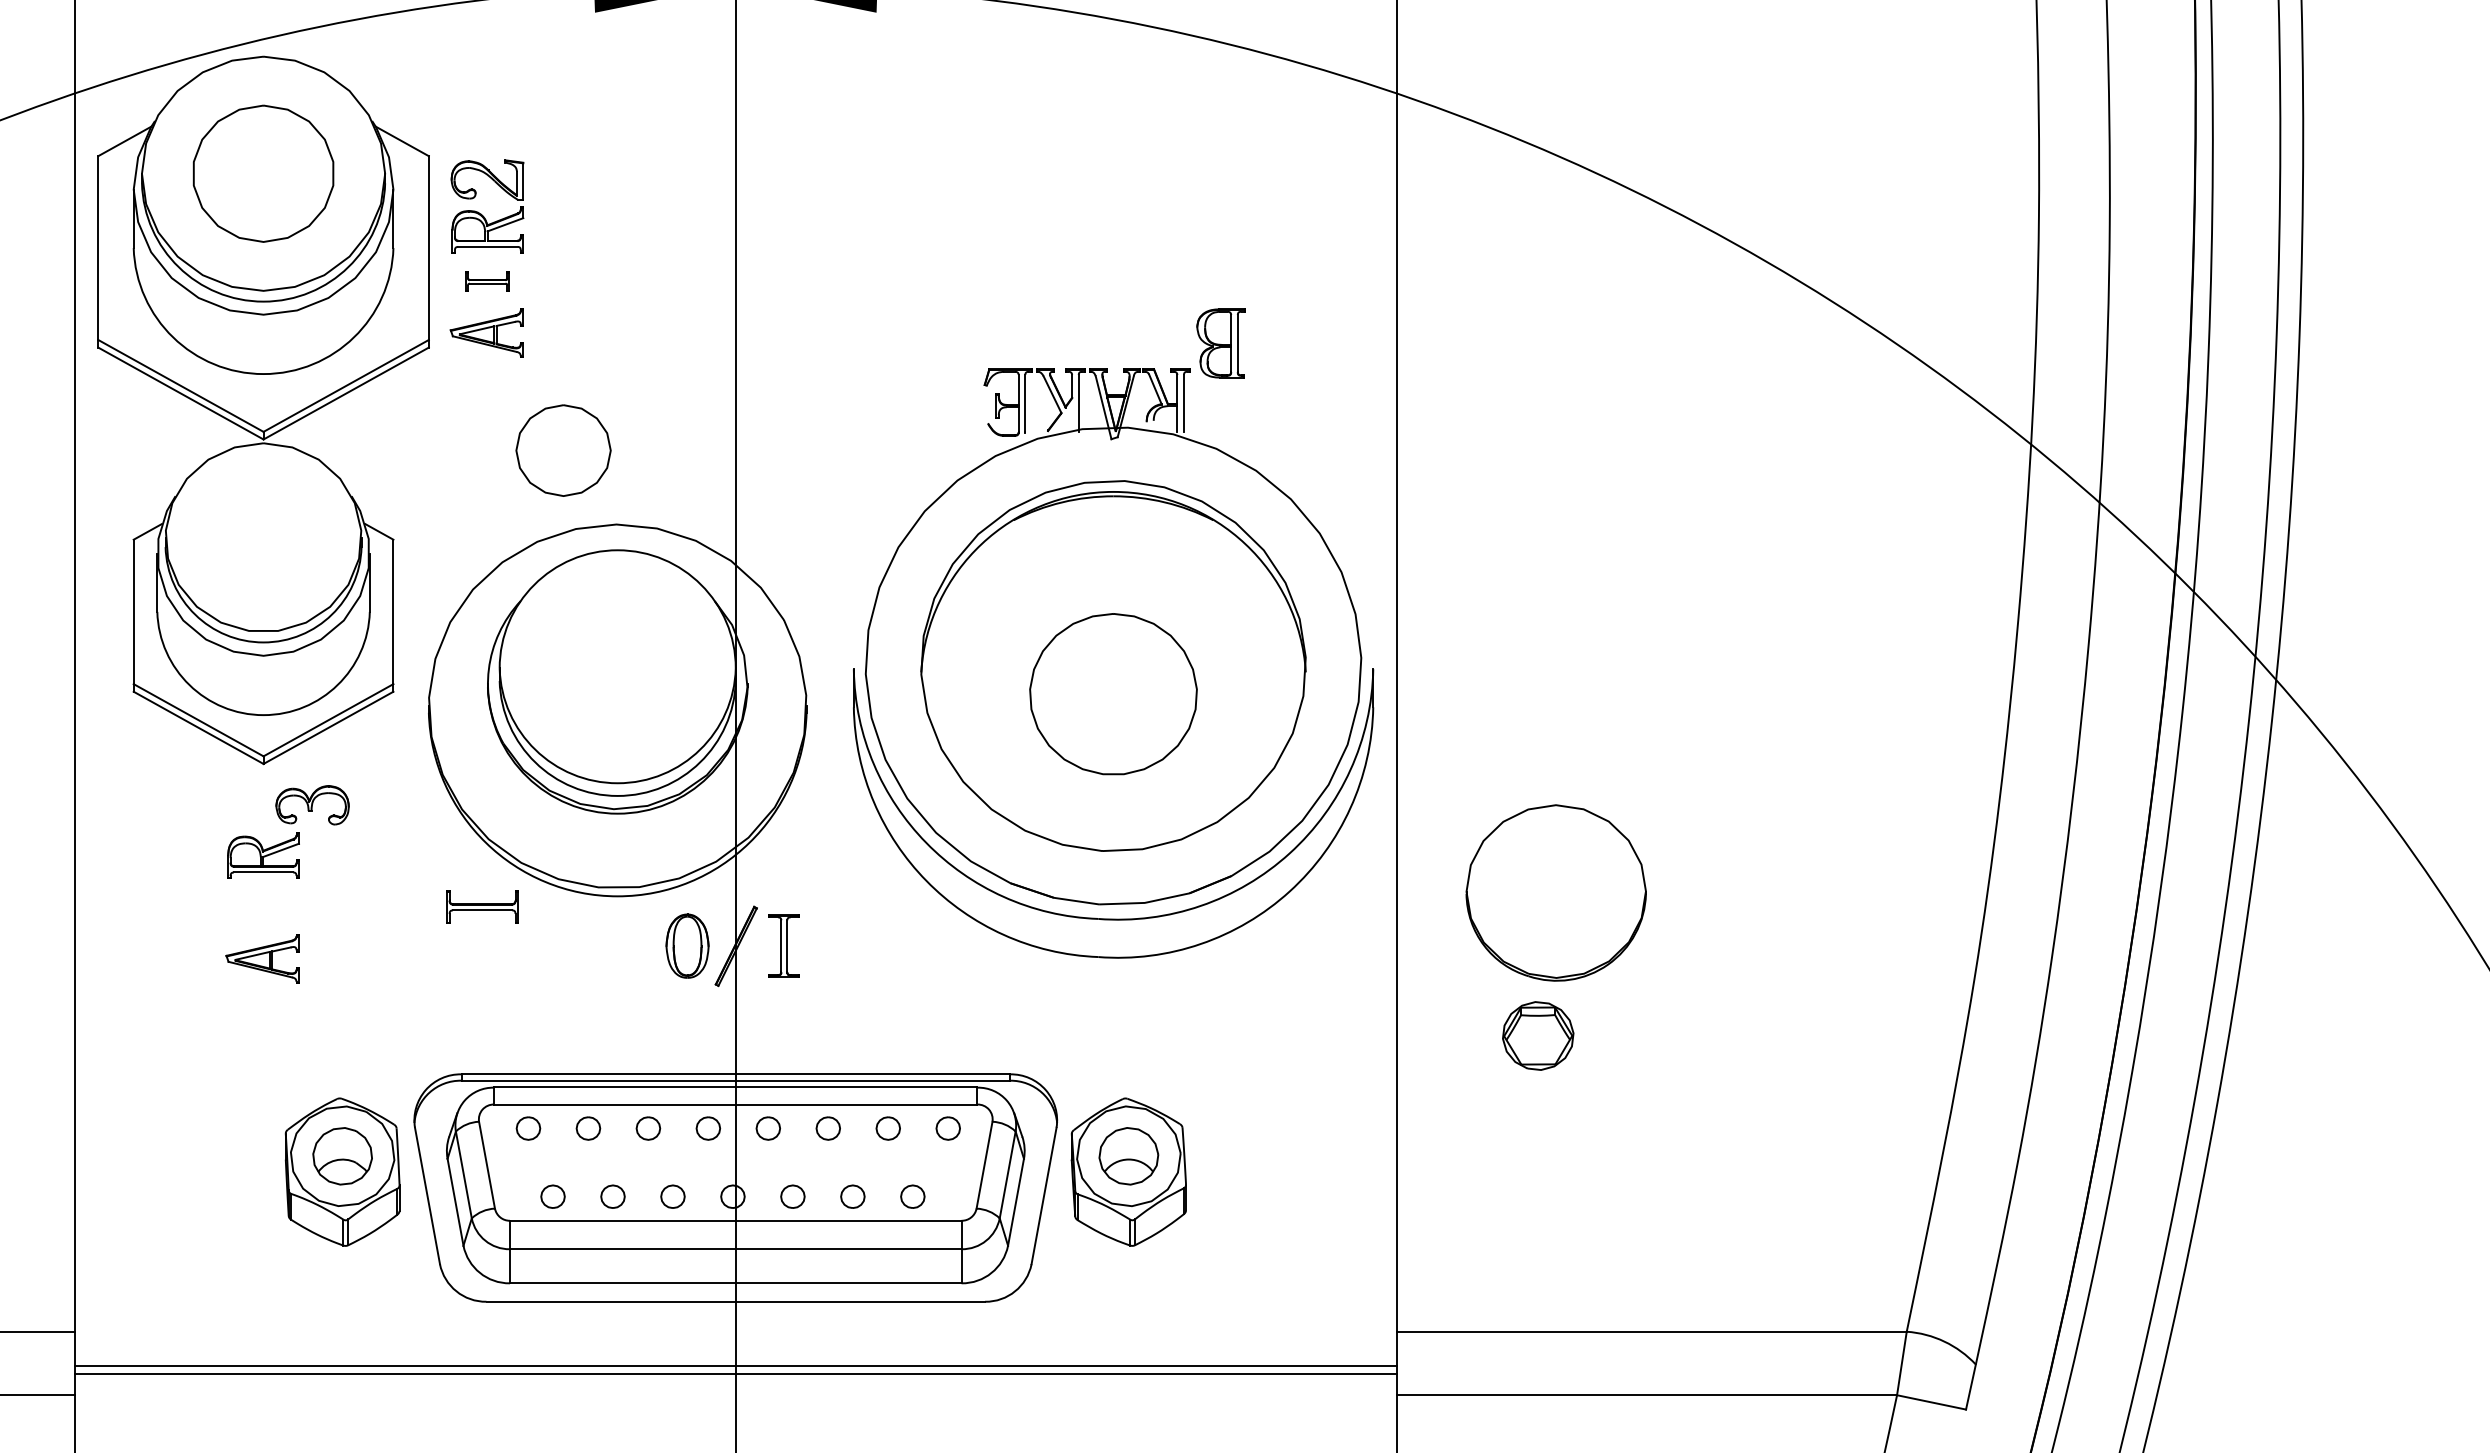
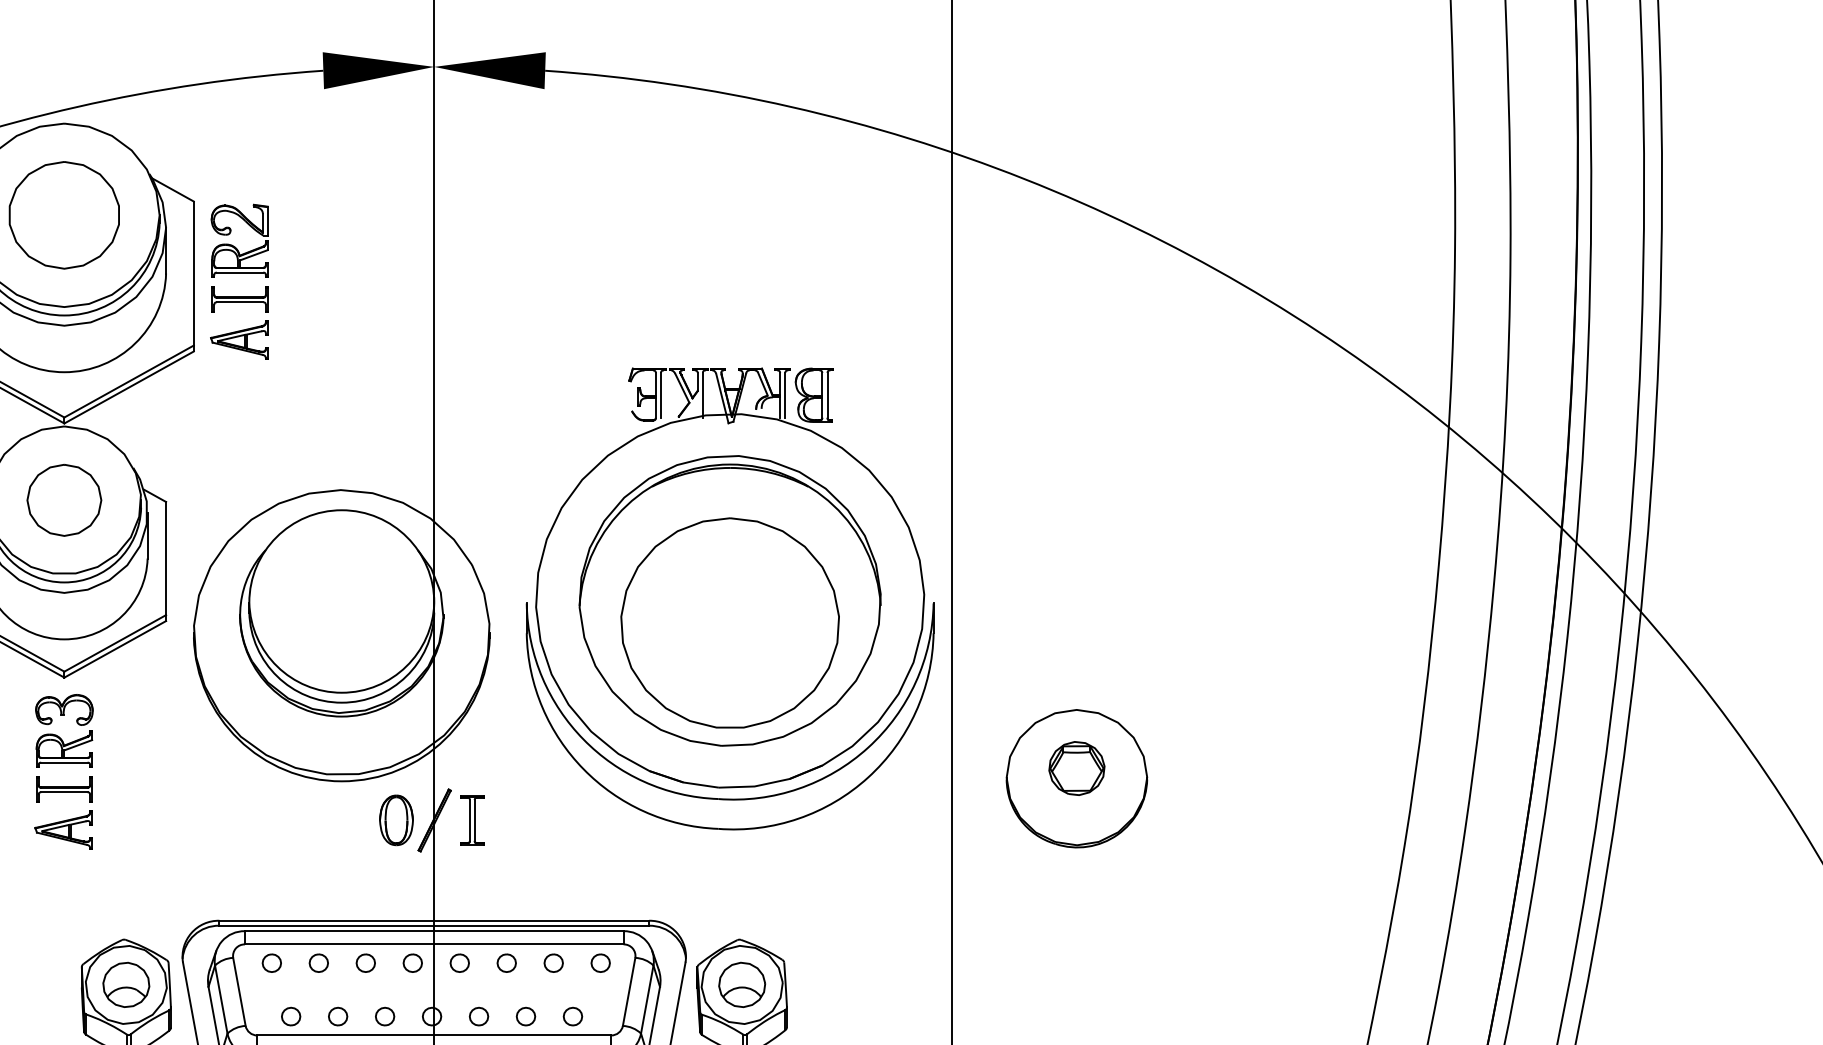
part: (487, 281) -> (239, 299), size x1.67
part: (1220, 343) -> (813, 395), moved
part: (563, 450) -> (64, 500), moved
part: (1113, 693) -> (730, 622), size x1.67
part: (312, 805) -> (64, 710), moved
part: (482, 906) -> (64, 789), moved
part: (1538, 1035) -> (1077, 768), moved

